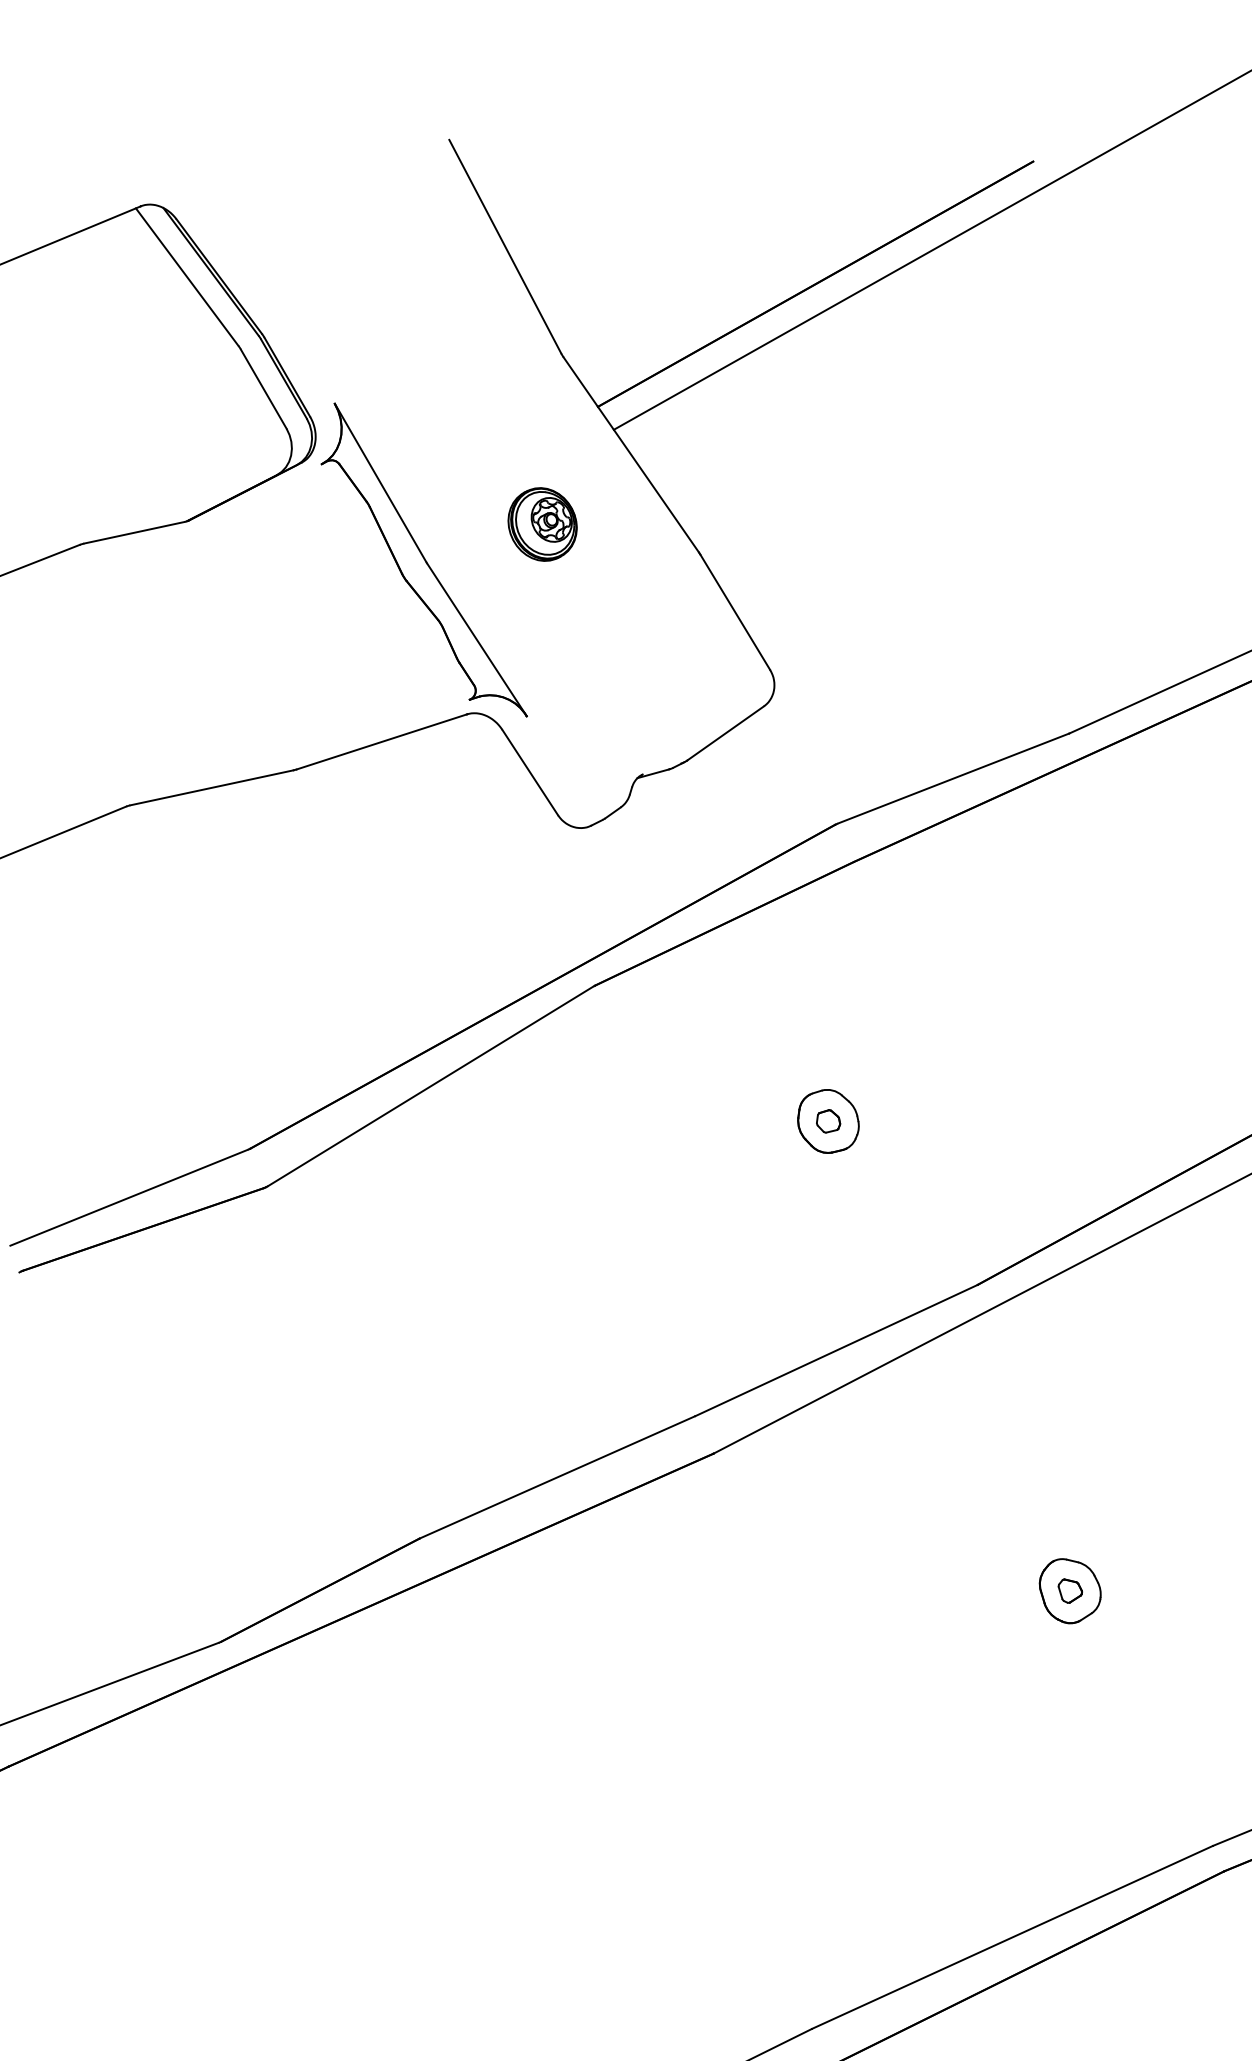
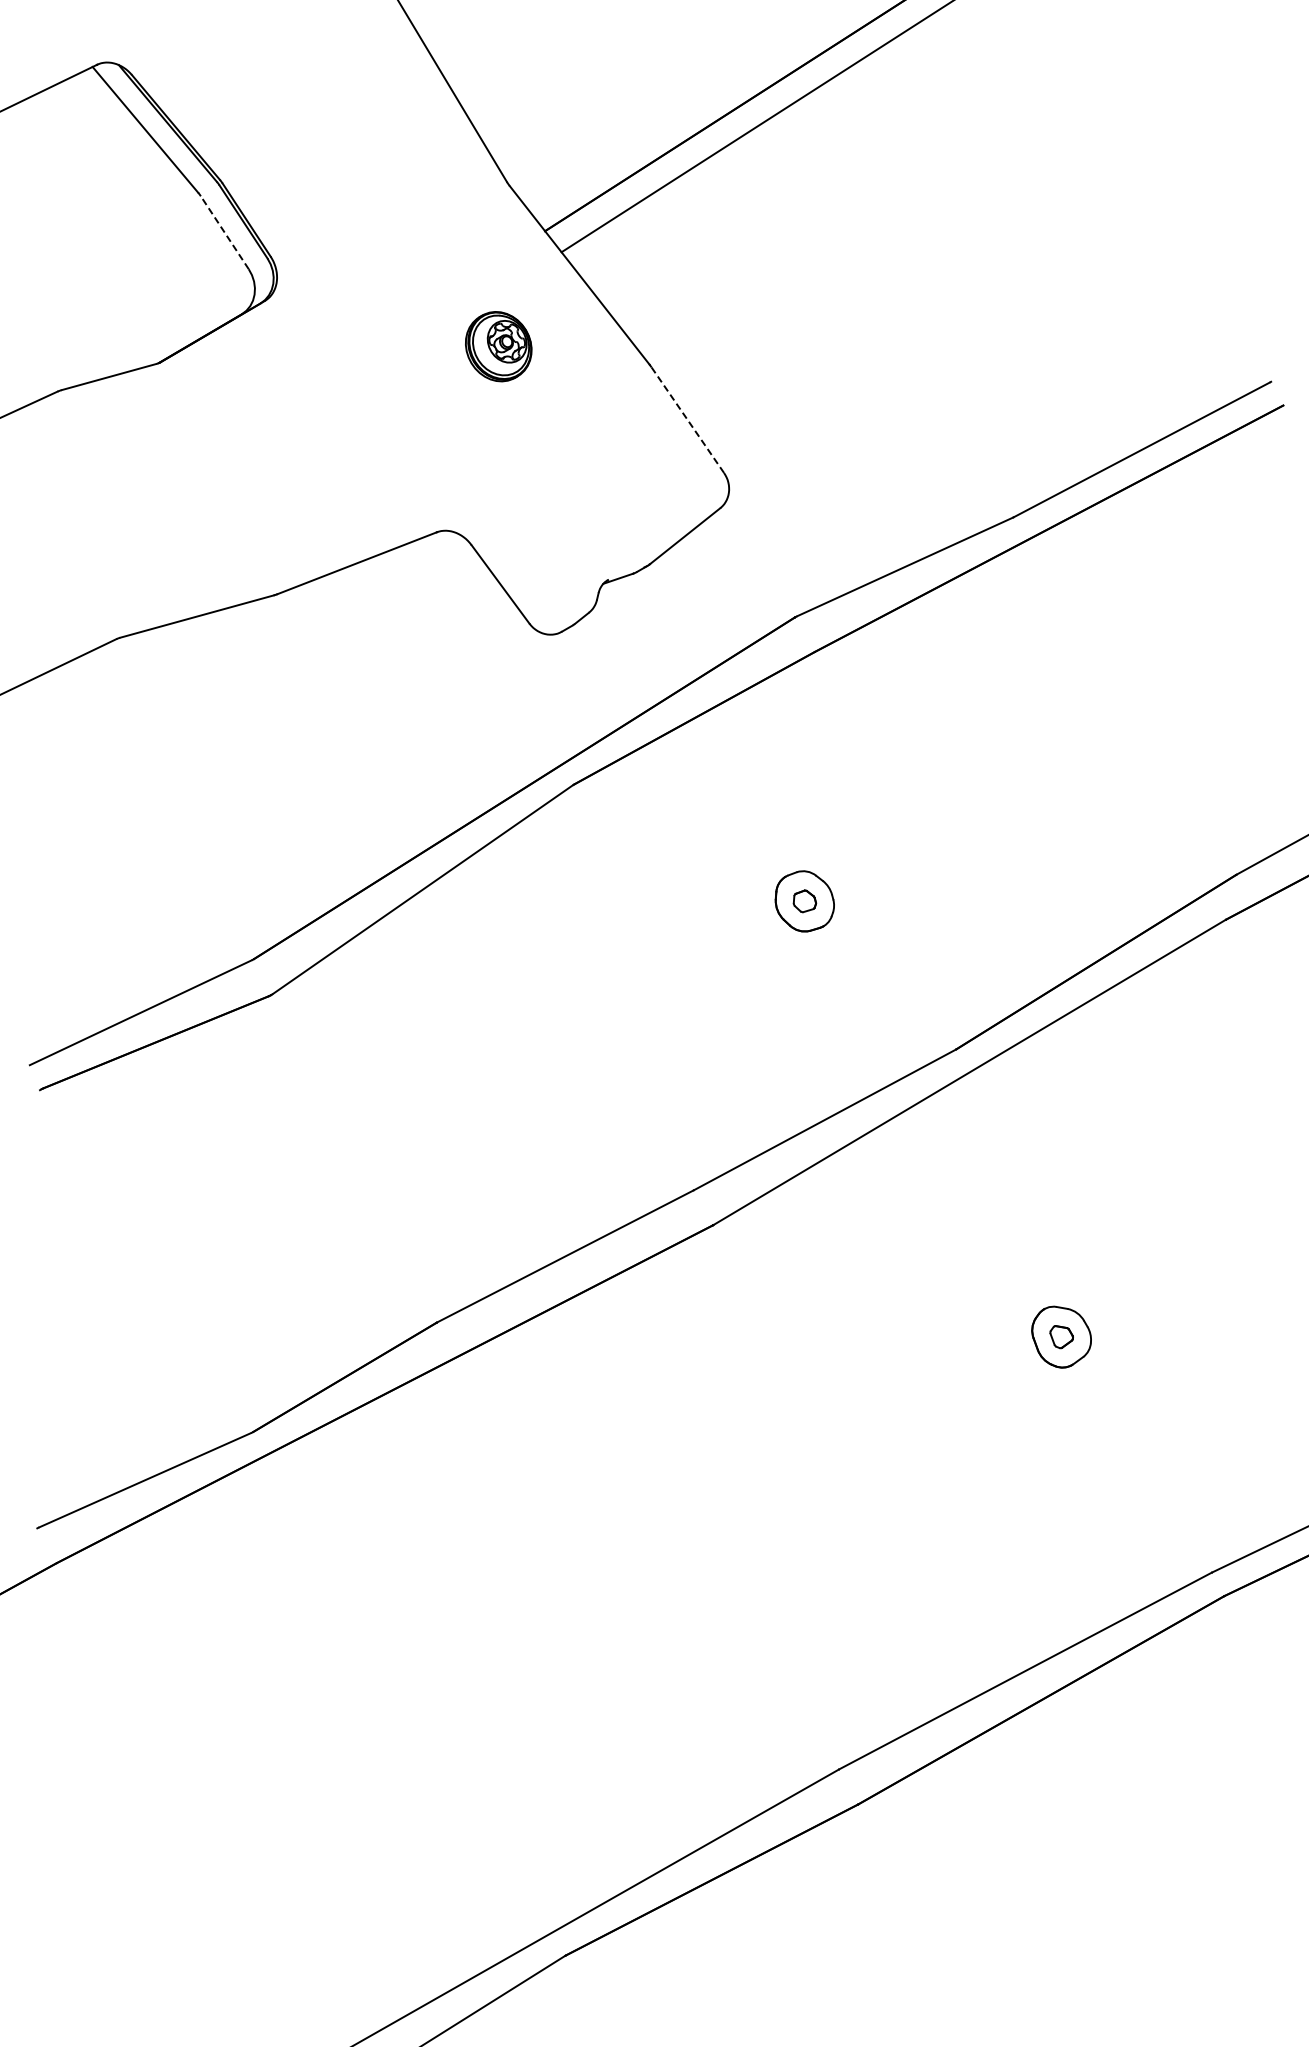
line: (263, 388) -> (224, 232), solid -> dashed
part: (426, 559) -> (389, 386), removed
line: (735, 611) -> (687, 419), solid -> dashed

